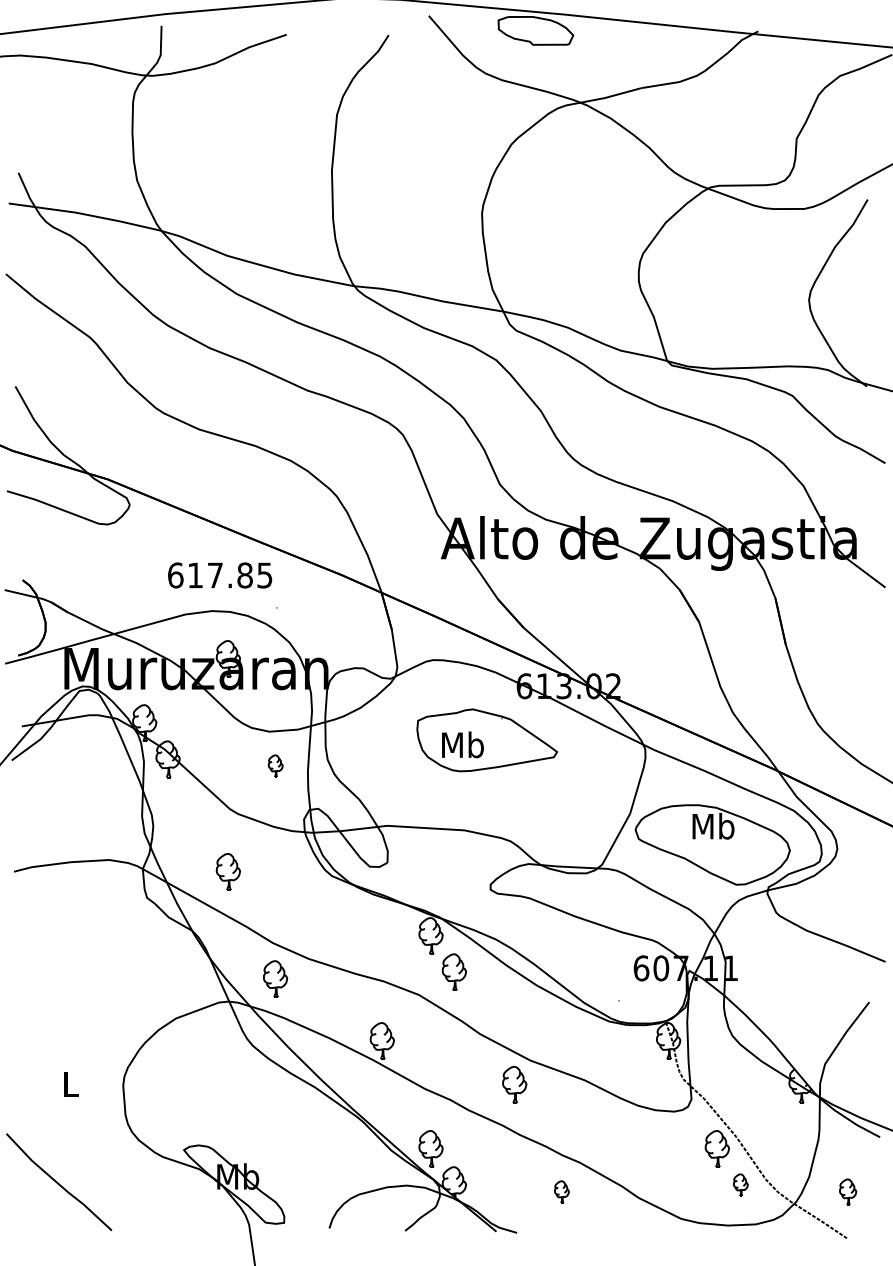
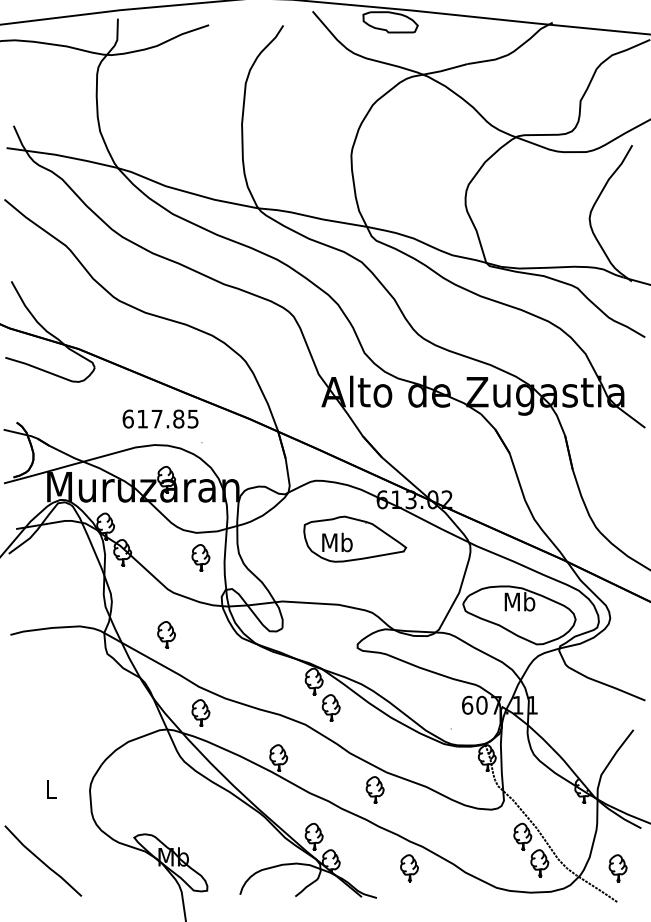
part: (275, 765) -> (200, 557), size x1.67
part: (740, 1184) -> (539, 862), size x1.67
part: (561, 1191) -> (409, 867), size x1.67
part: (847, 1191) -> (617, 867), size x1.43

